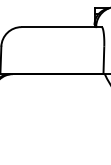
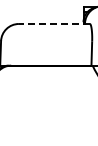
line: (61, 26) -> (54, 23), solid -> dashed

